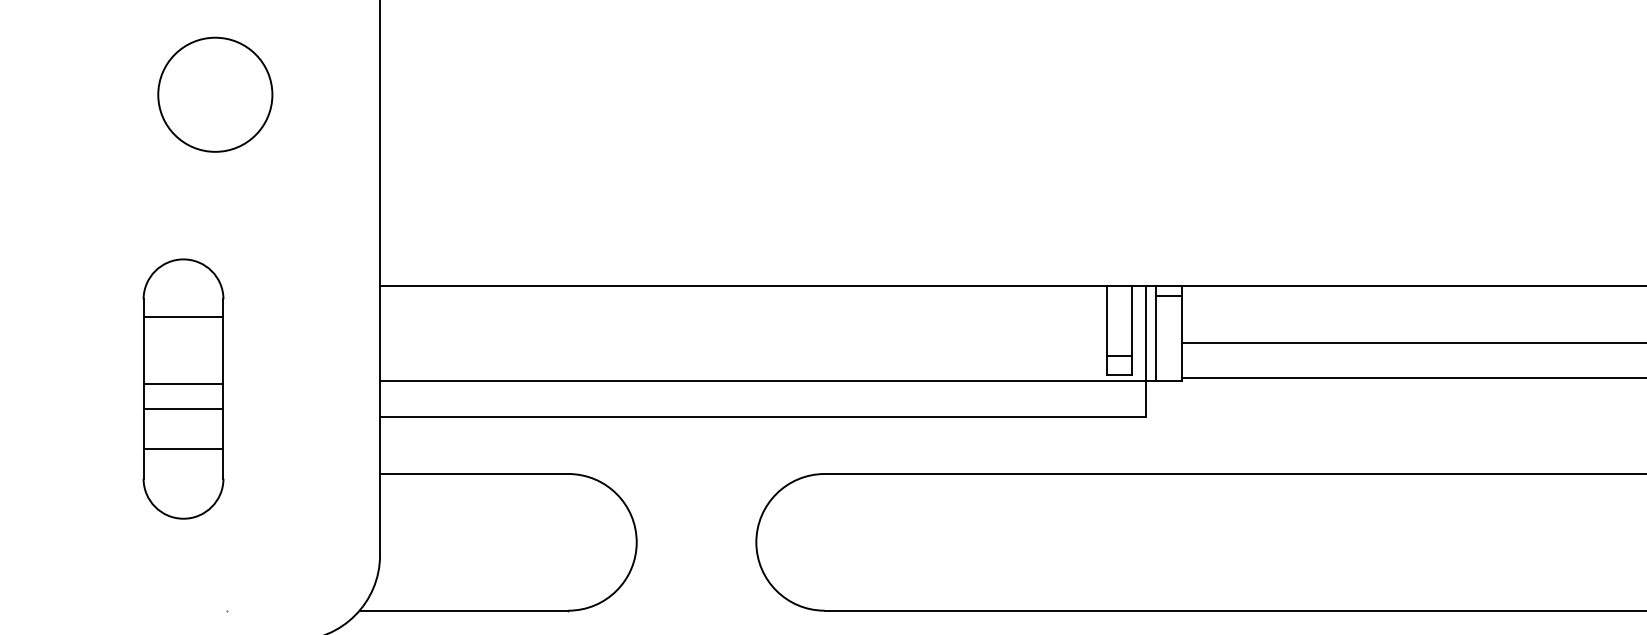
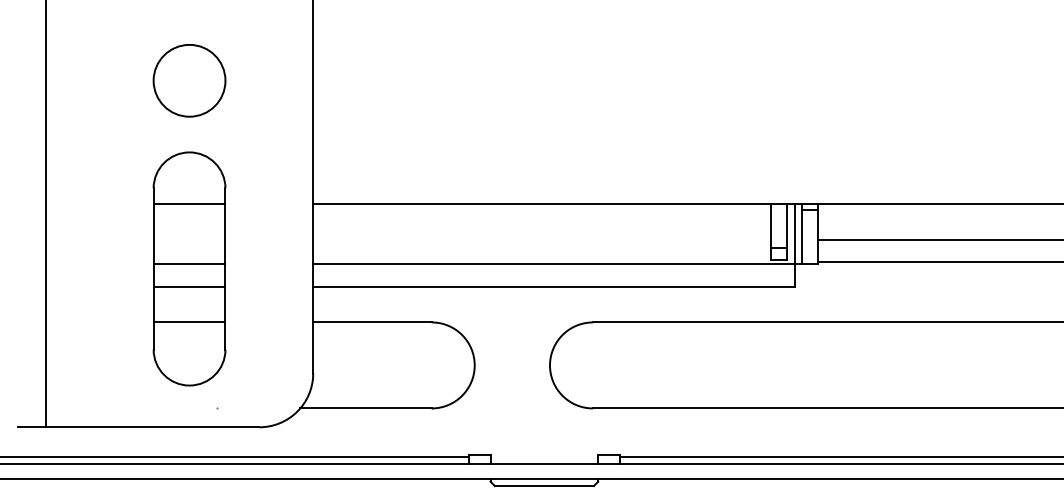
circle: (215, 94) -> (189, 80), moved
part: (183, 388) -> (189, 268), size x1.43

